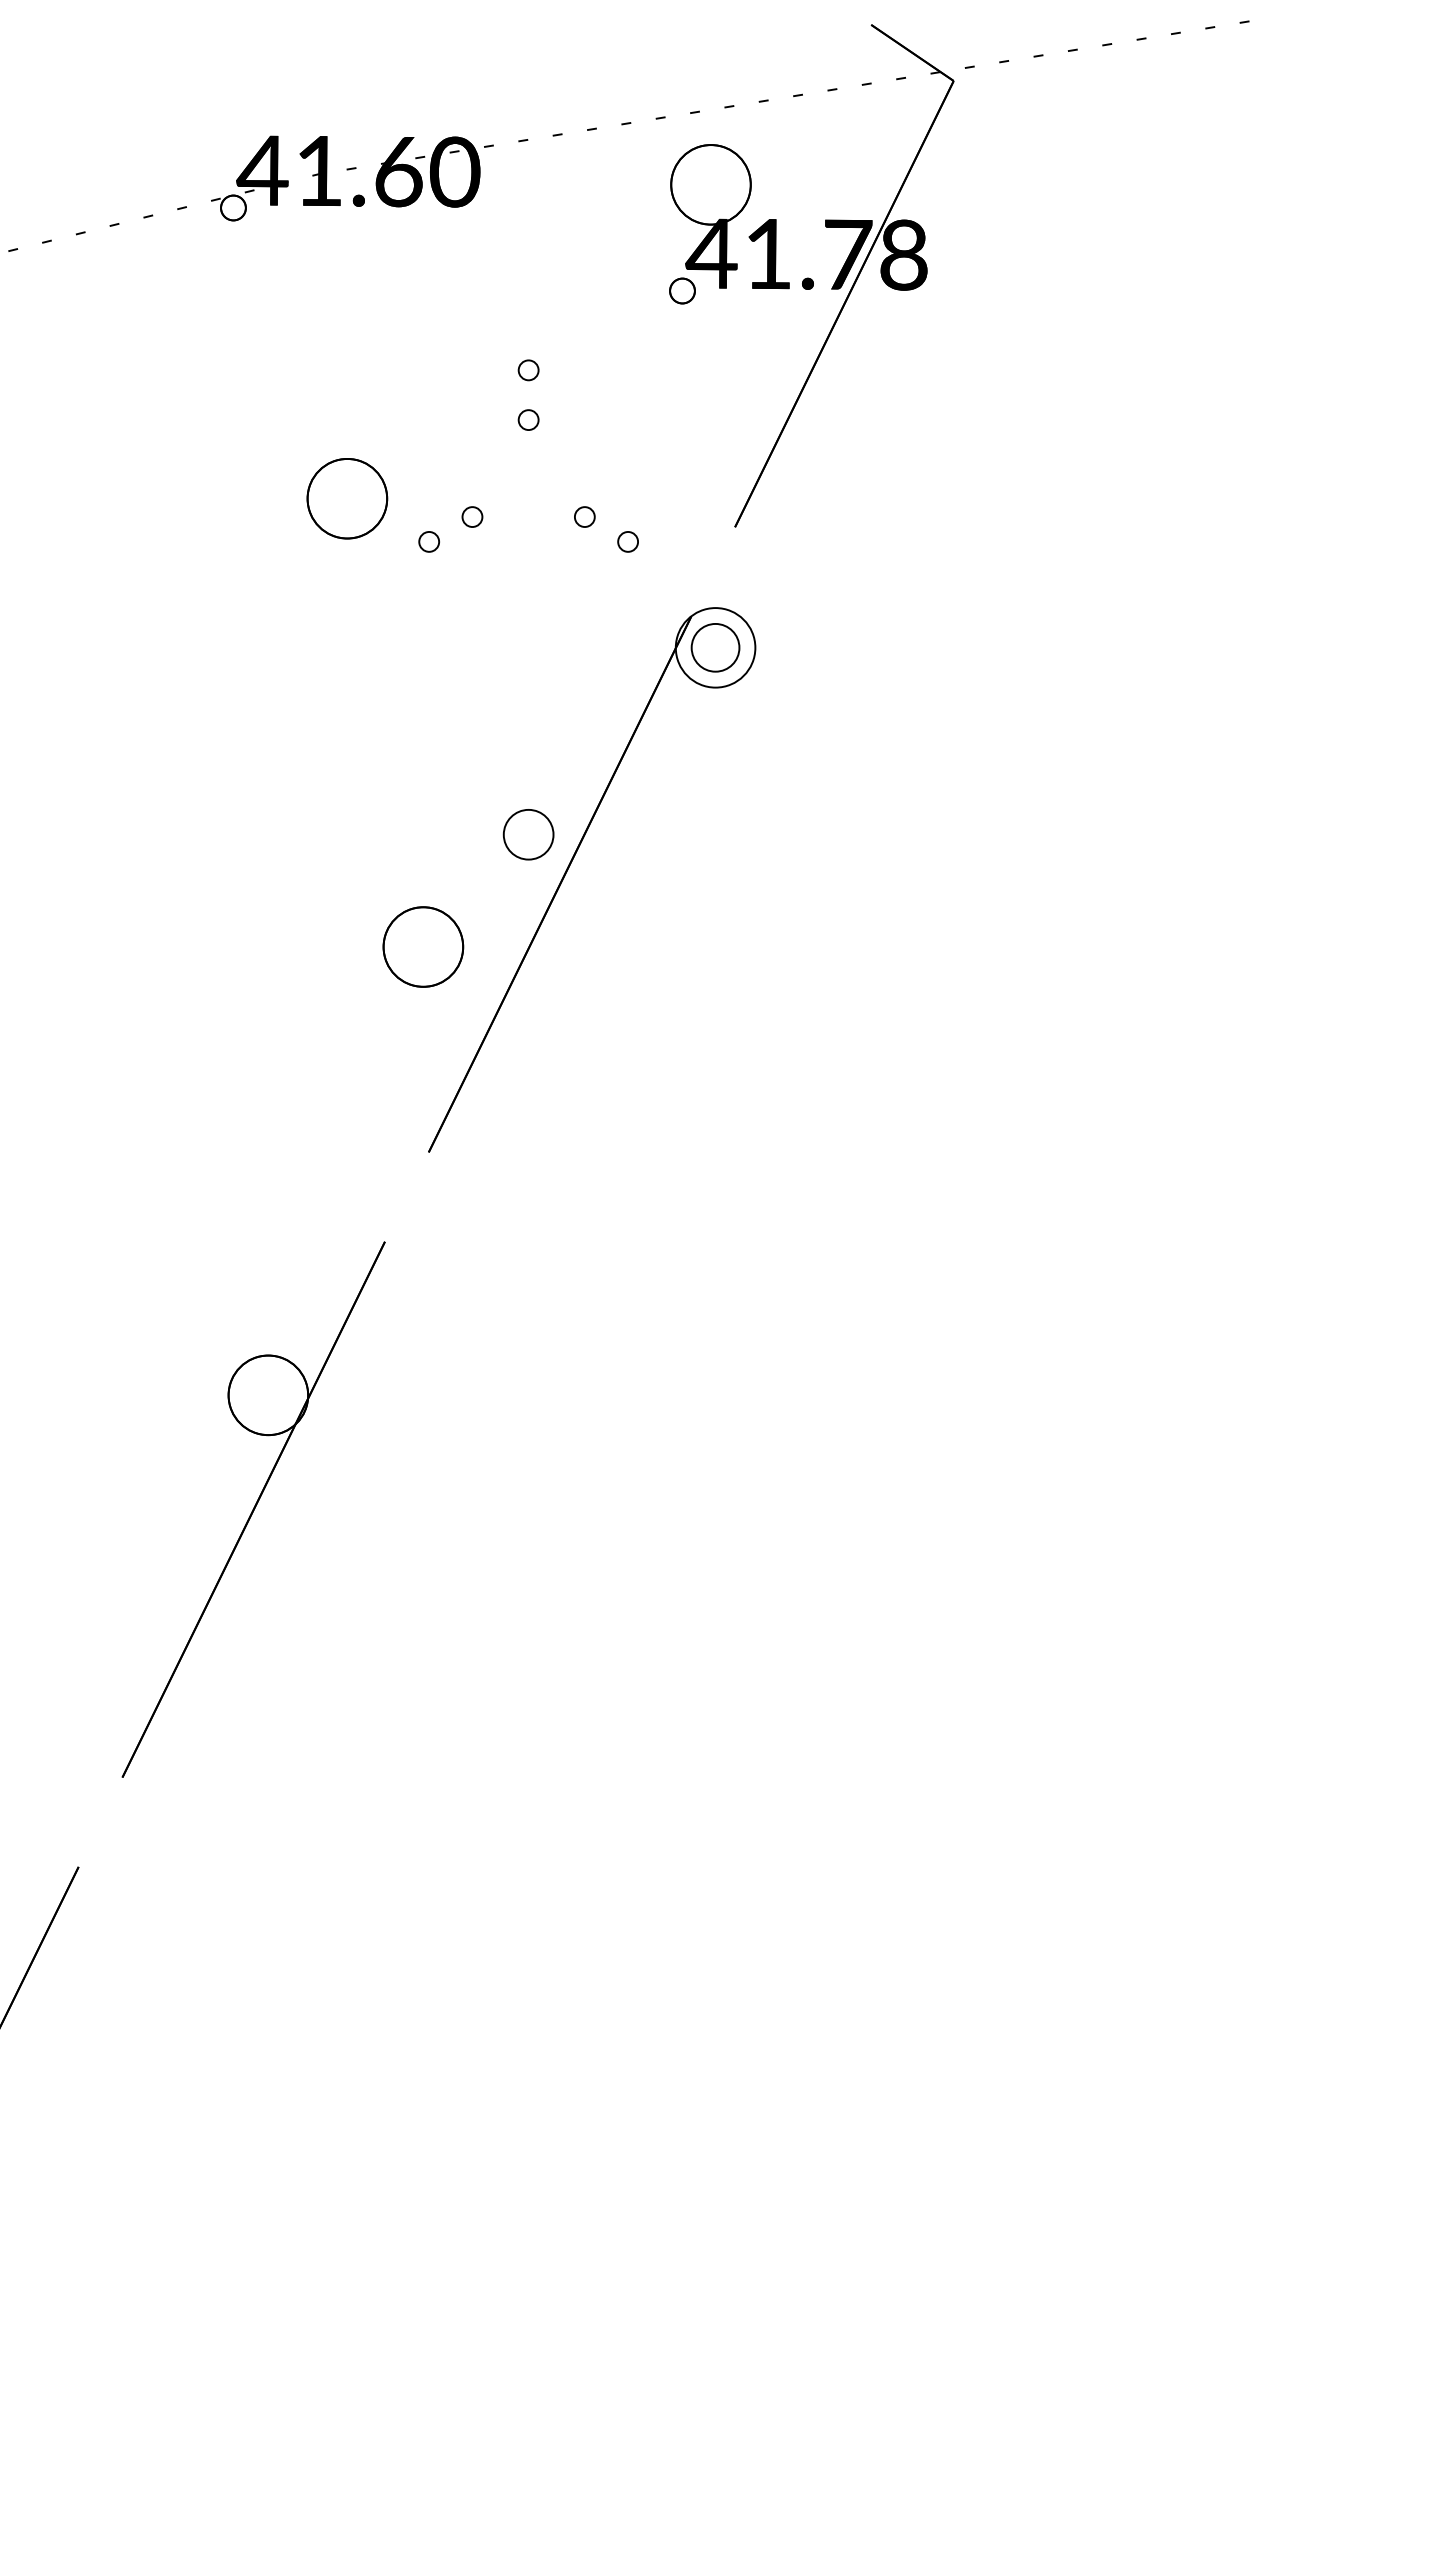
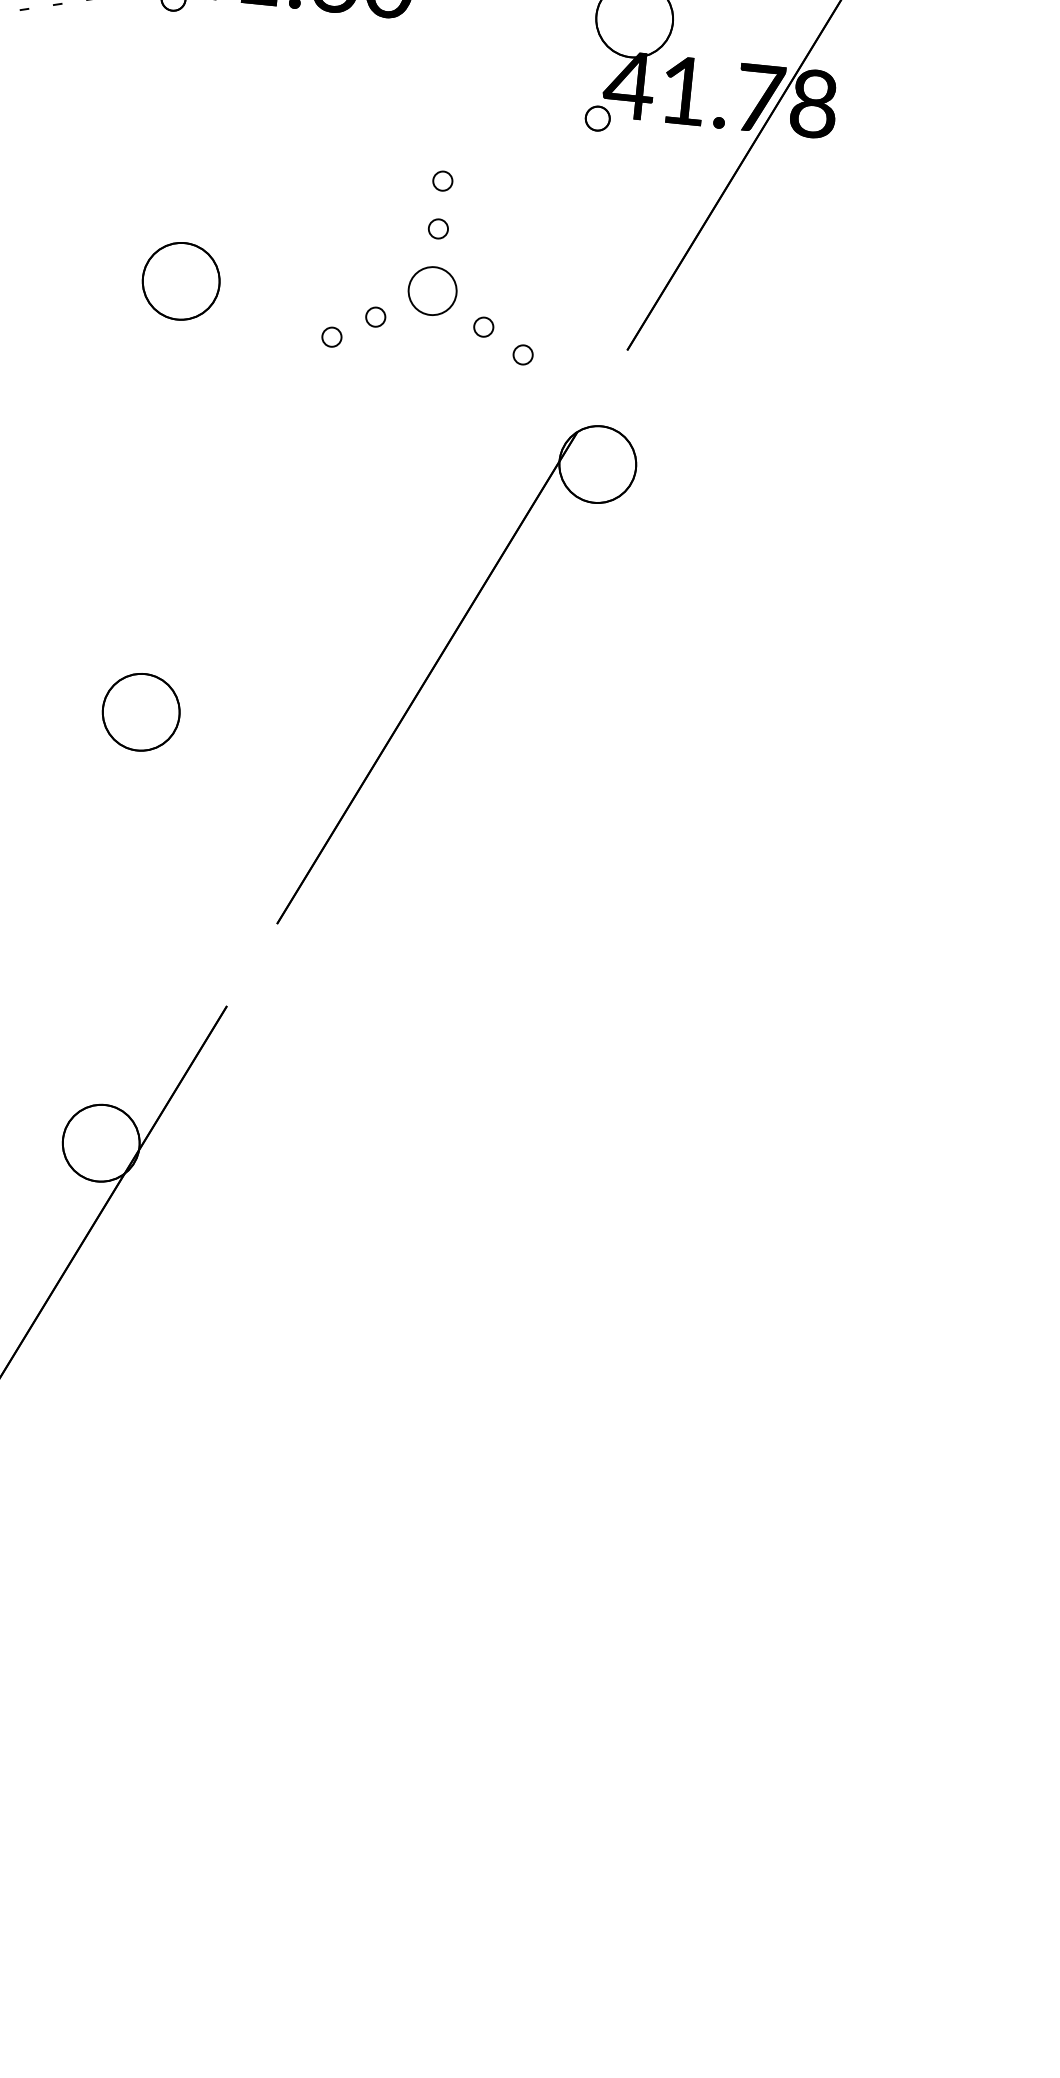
part: (347, 498) -> (181, 281), moved
circle: (715, 647) -> (597, 464), size x1.67
circle: (528, 834) -> (432, 290), moved
part: (423, 946) -> (141, 711), moved

